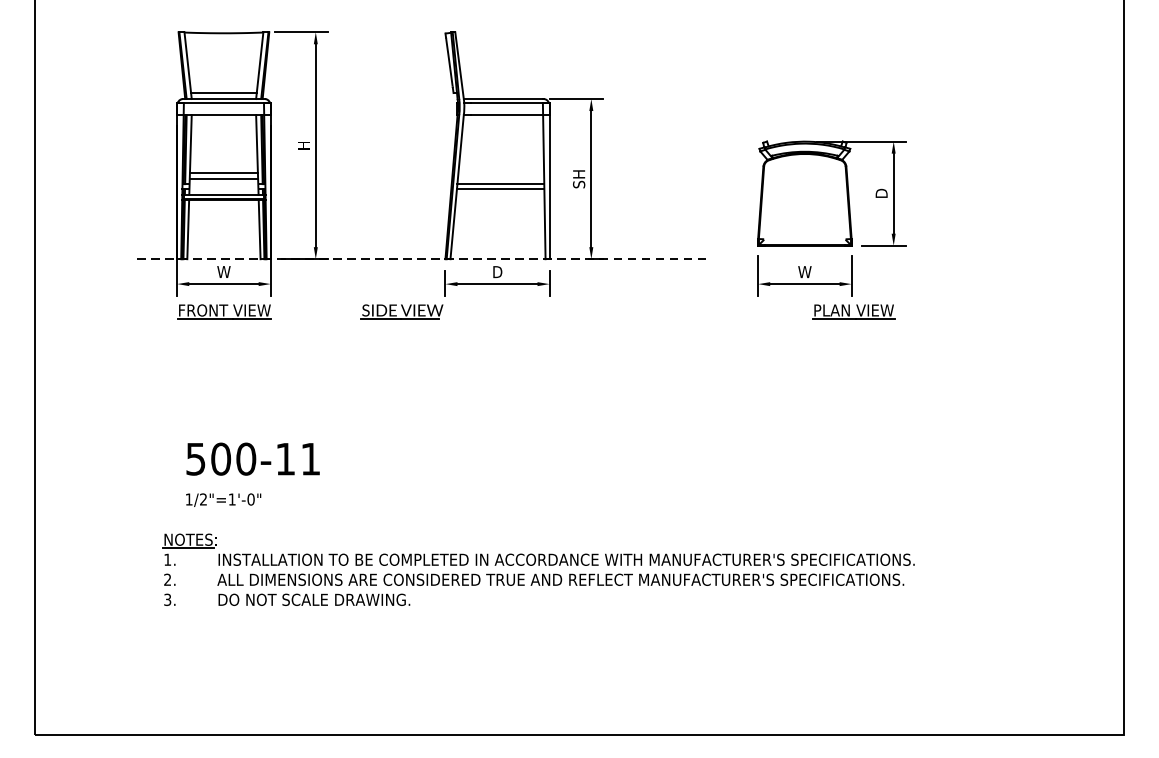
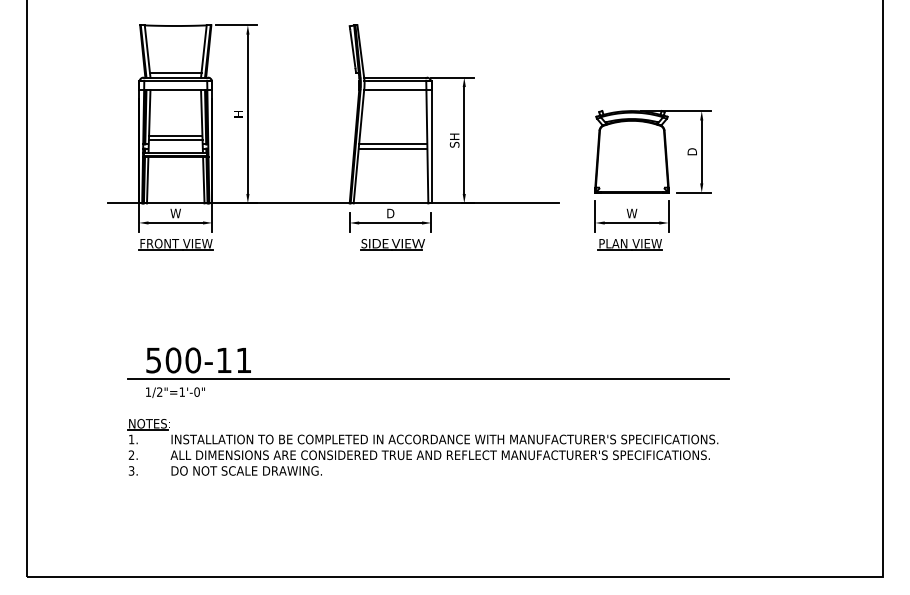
line: (424, 259) -> (333, 203), dashed -> solid
part: (401, 311) -> (392, 244), moved
part: (852, 311) -> (629, 244), moved
line: (545, 482) -> (428, 378), added

